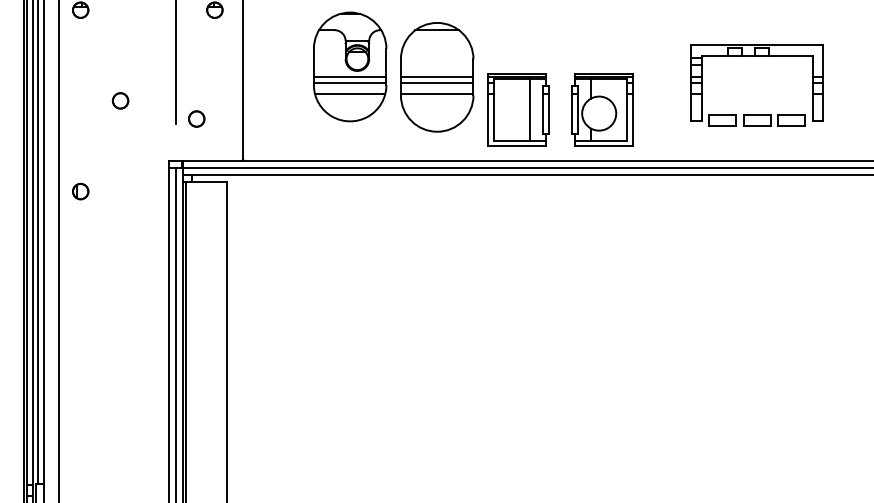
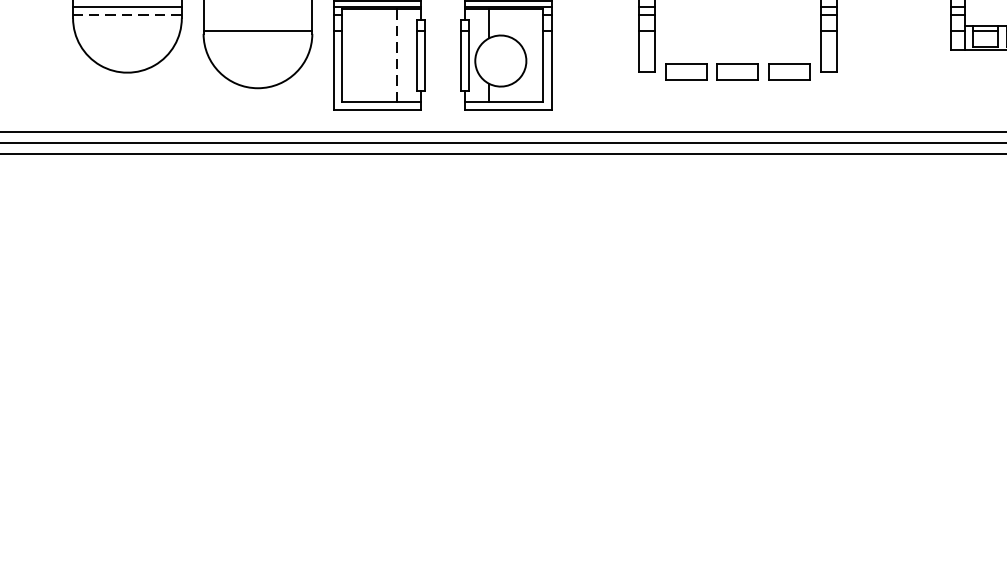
line: (436, 77) -> (256, 6), removed
line: (349, 82) -> (126, 14), solid -> dashed
line: (436, 82) -> (256, 14), removed
line: (349, 93) -> (126, 30), removed
line: (529, 109) -> (396, 54), solid -> dashed

